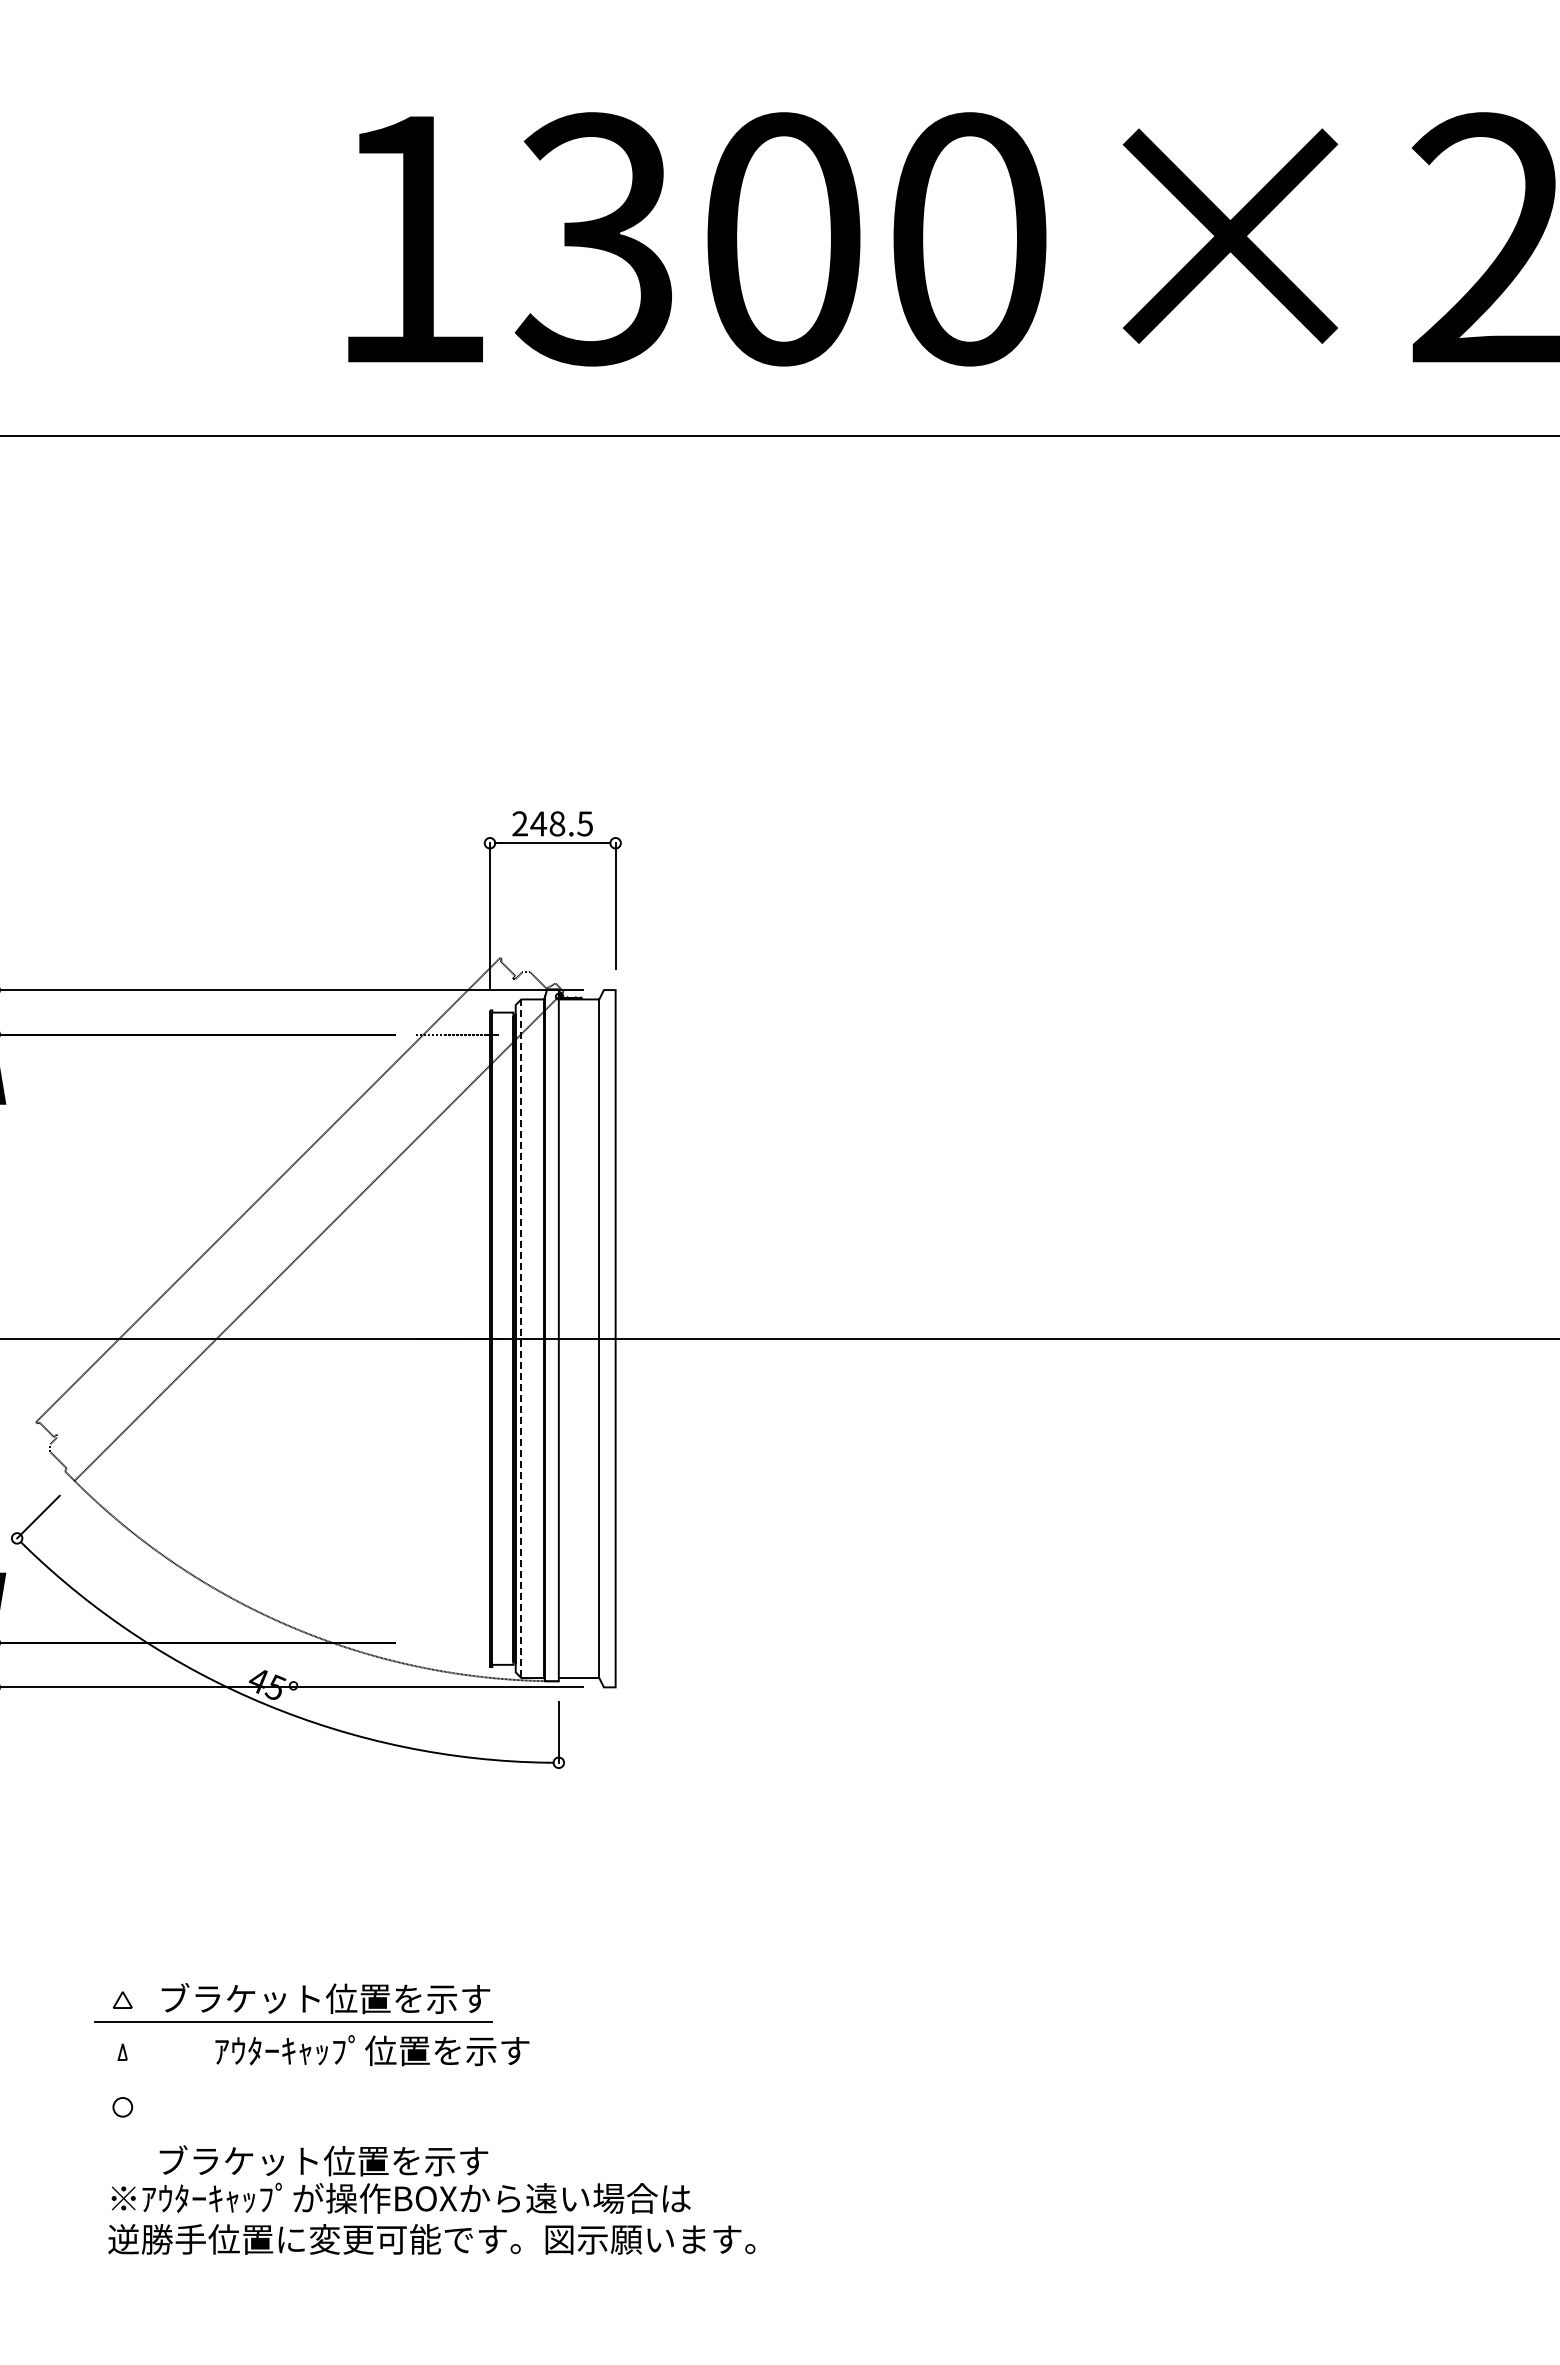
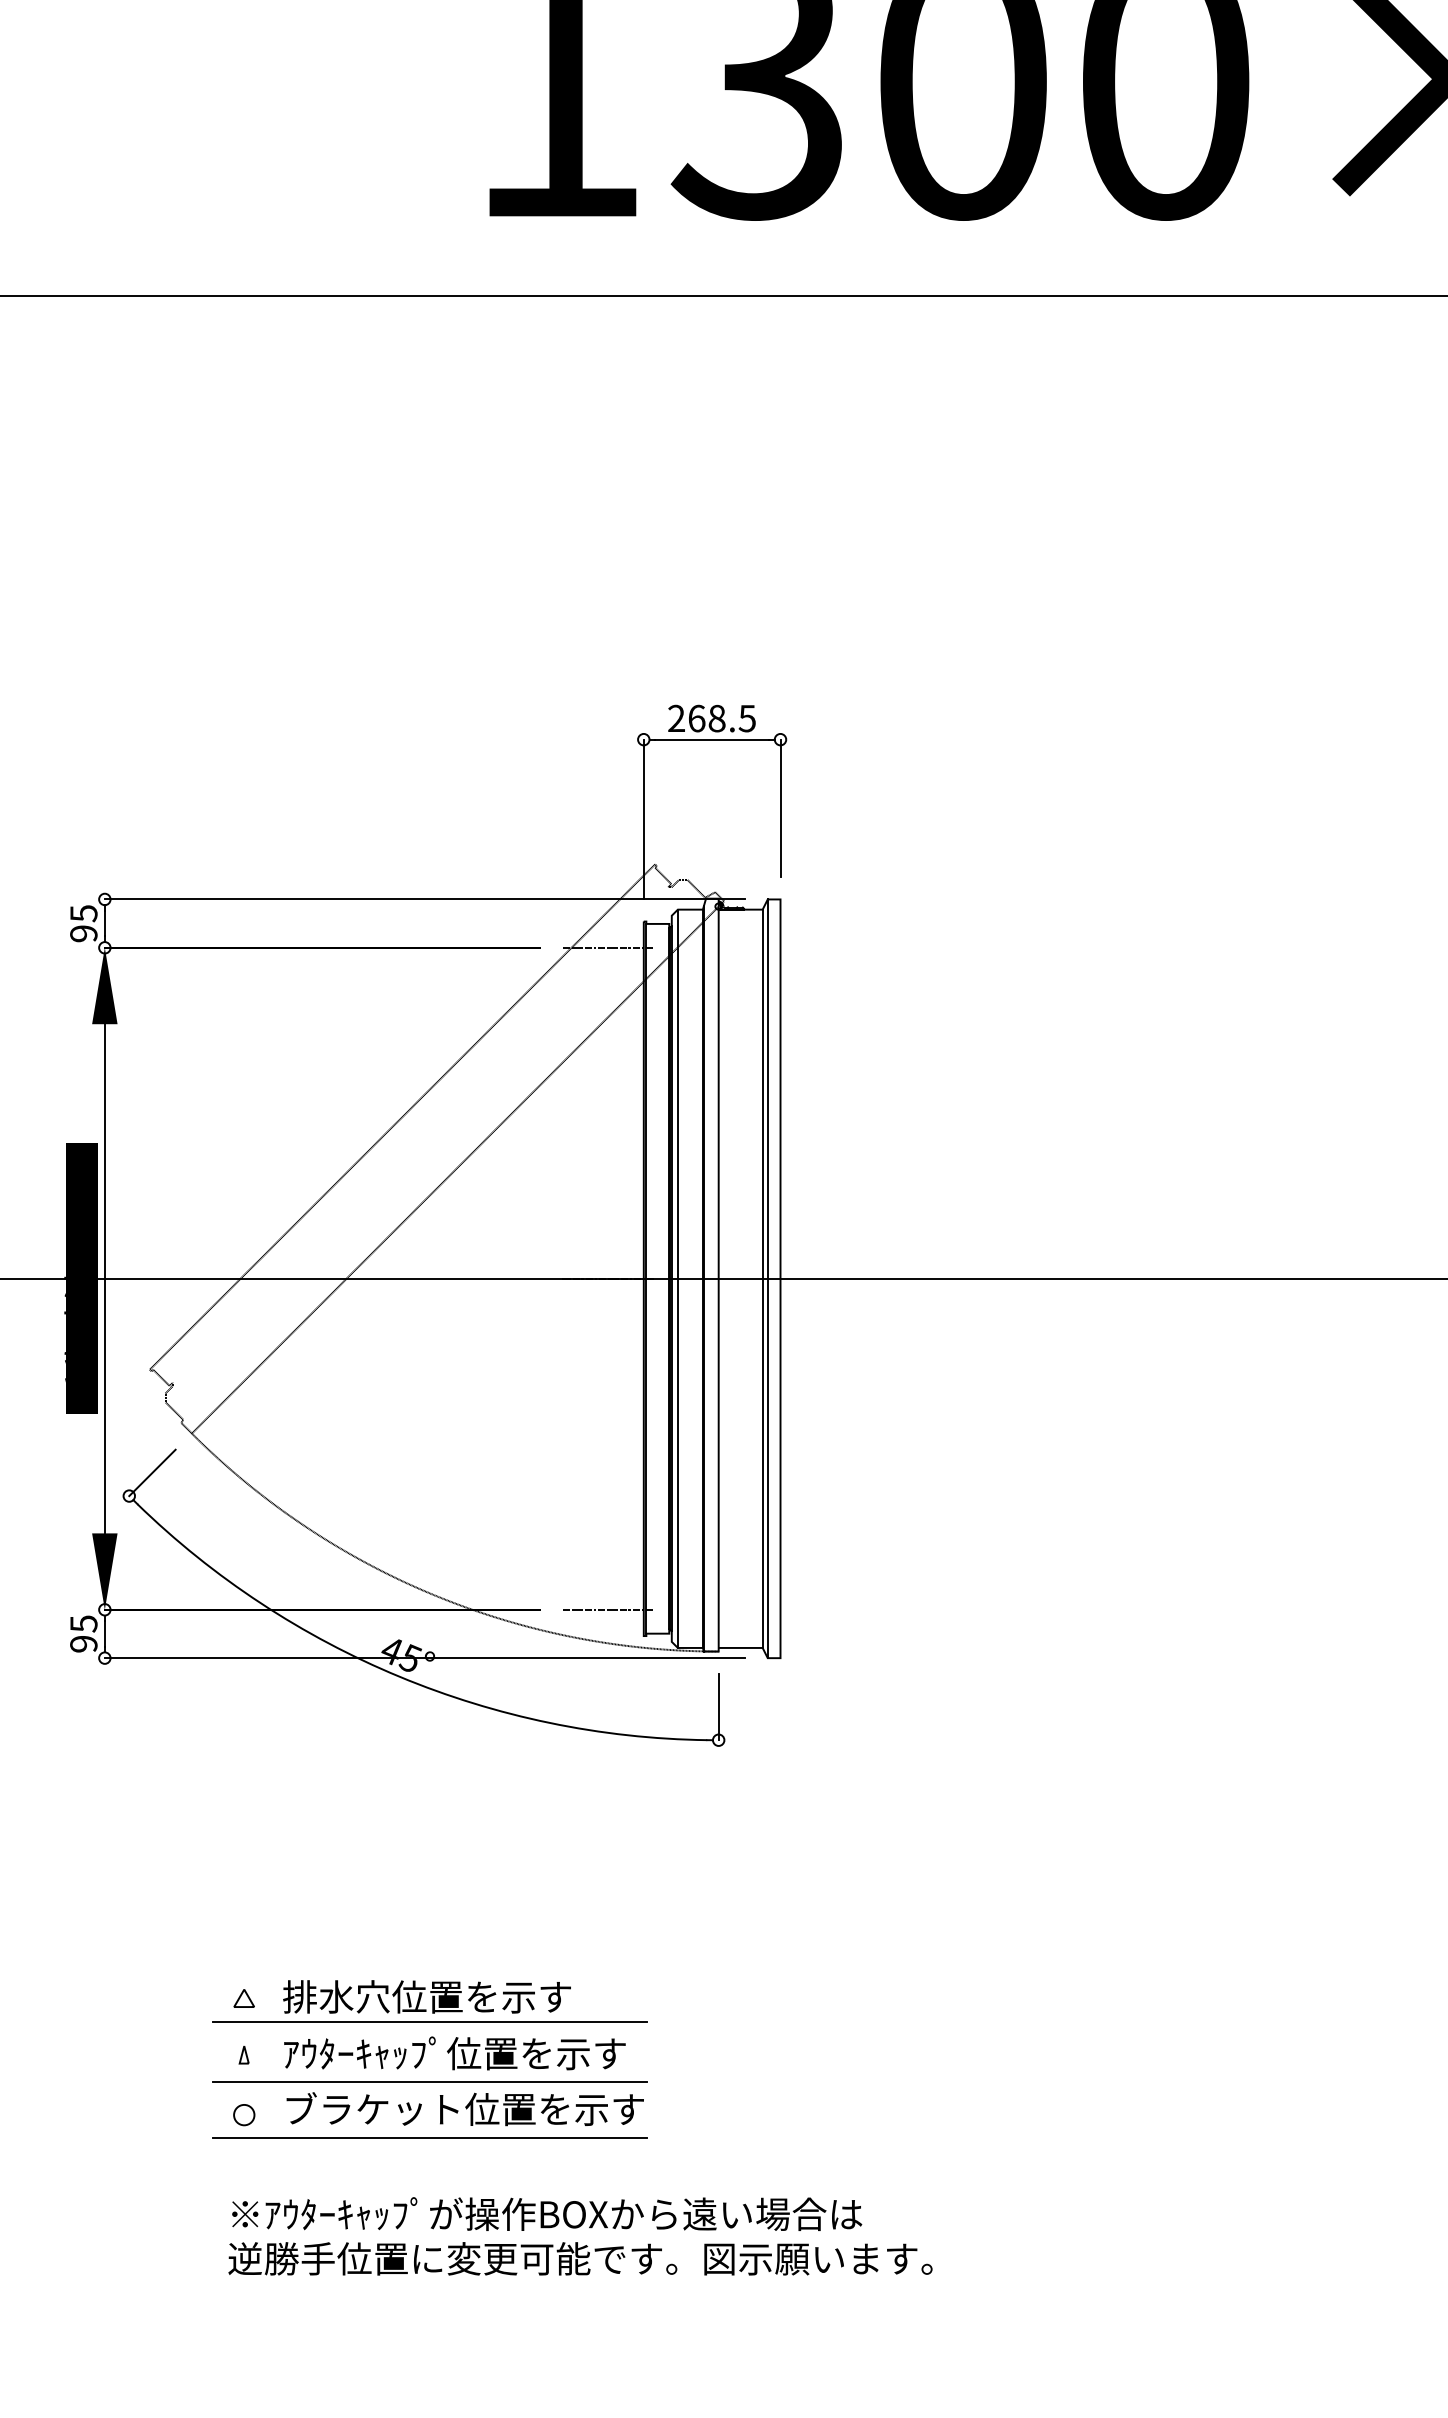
text: (538, 823) -> (696, 718), 248.5 -> 268.5
line: (603, 1338) -> (767, 1278), added
line: (521, 1339) -> (678, 1279), dashed -> solid
line: (456, 1642) -> (607, 1609), added
text: (324, 1998) -> (463, 1996), ブラケット位置を示す -> 排水穴位置を示す
text: (372, 2050) -> (455, 2053), moved
line: (293, 2076) -> (429, 2081), added
line: (293, 2128) -> (429, 2138), added
text: (323, 2160) -> (464, 2108), moved

